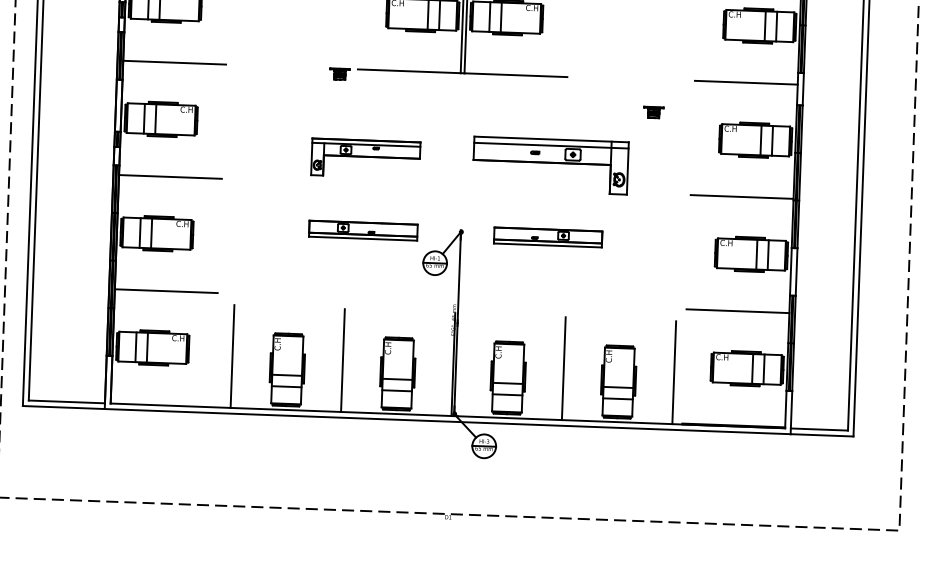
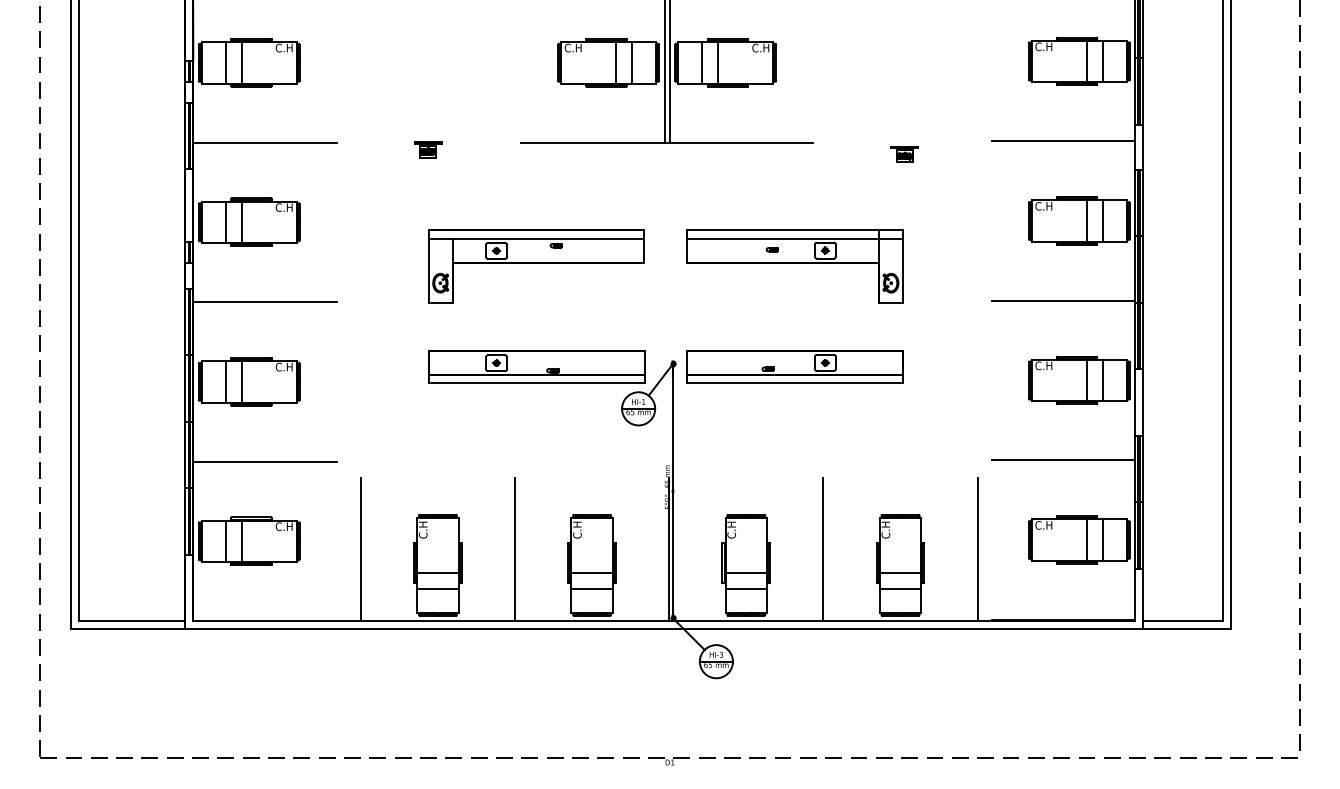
part: (340, 73) -> (428, 149), moved
part: (653, 112) -> (904, 154), moved
part: (365, 158) -> (536, 266), size x1.43
part: (363, 230) -> (536, 366), size x1.43
part: (547, 236) -> (794, 366), size x1.43

